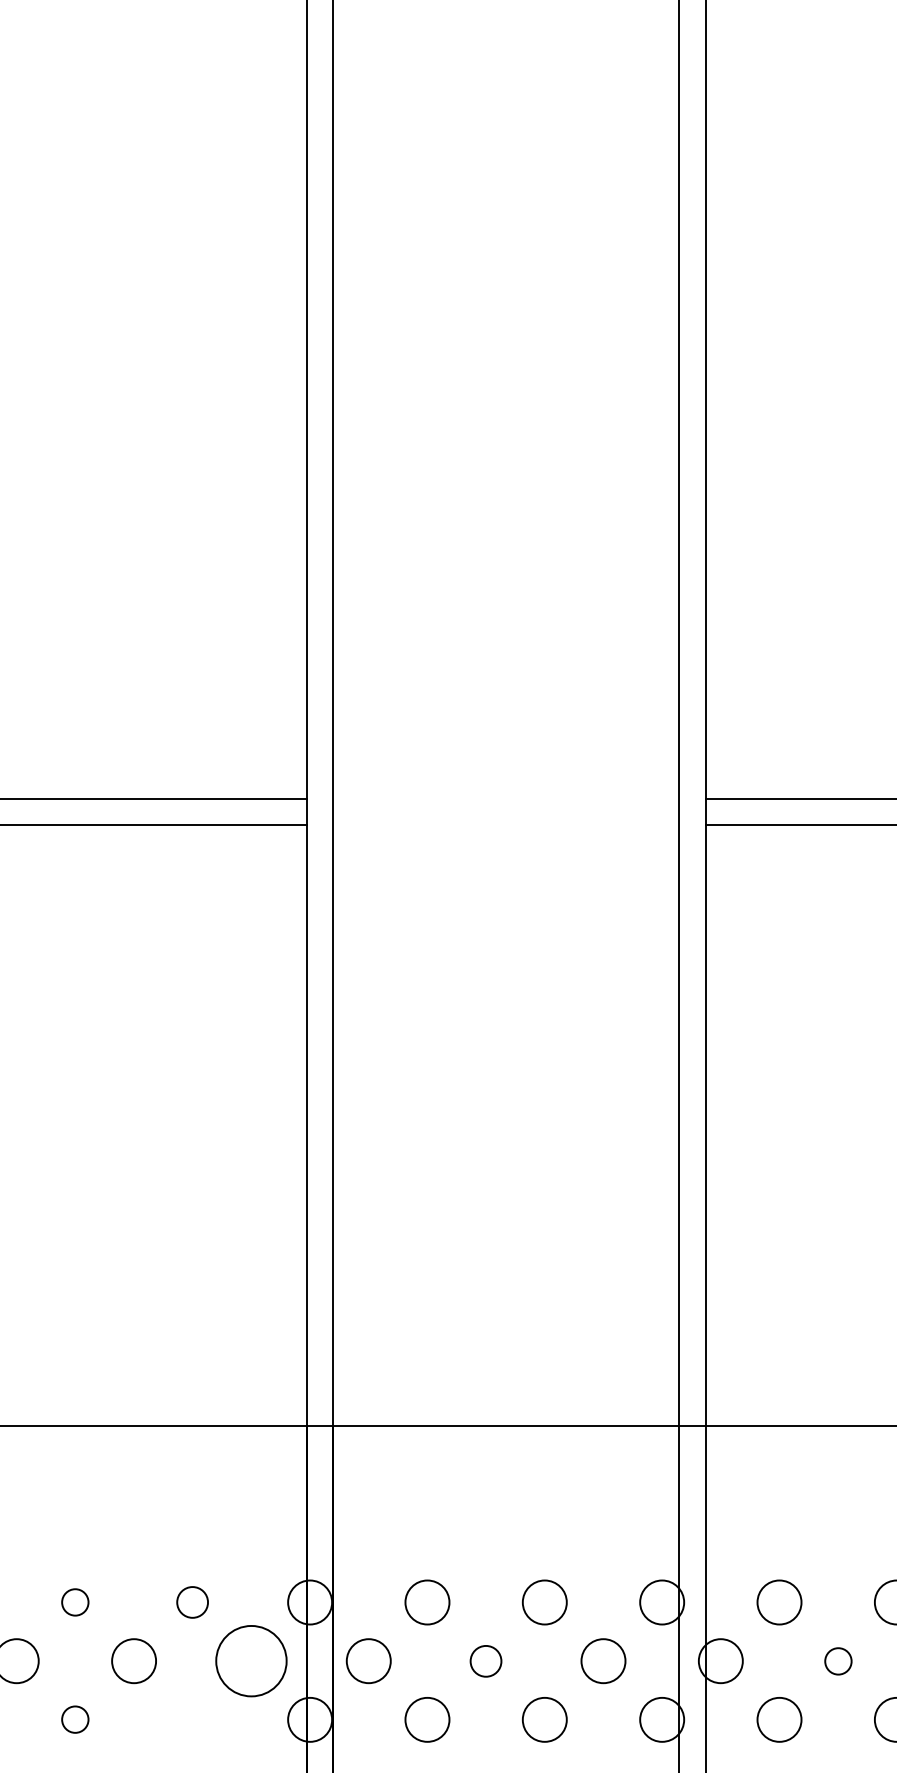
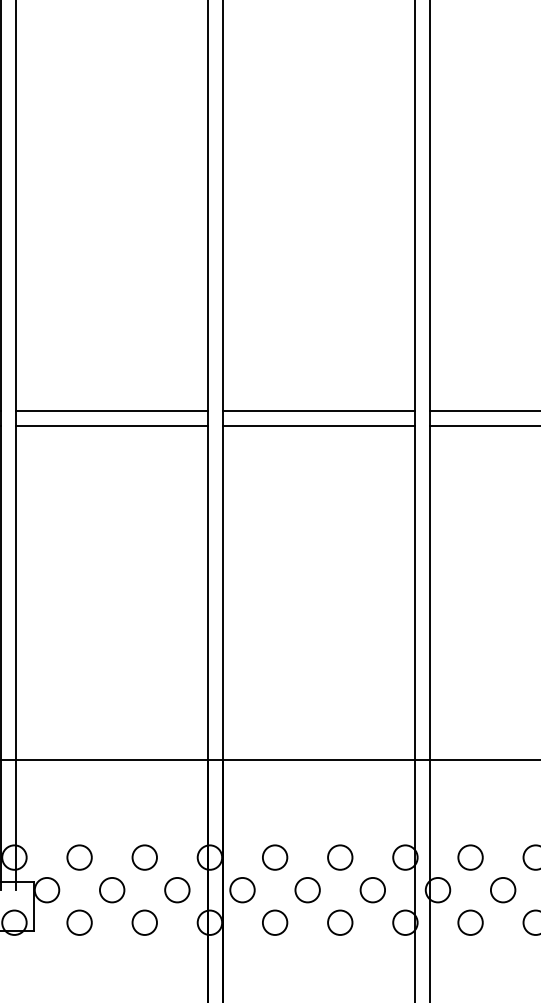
line: (505, 799) -> (318, 411), added
line: (505, 826) -> (318, 426), added
circle: (75, 1602) -> (79, 857), size x1.67
circle: (192, 1602) -> (144, 857), size x1.43
circle: (251, 1659) -> (177, 889), size x0.62
circle: (485, 1661) -> (307, 890), size x1.43
circle: (838, 1661) -> (503, 890), size x1.67
circle: (75, 1719) -> (79, 922), size x1.67
circle: (192, 1719) -> (144, 922), added

